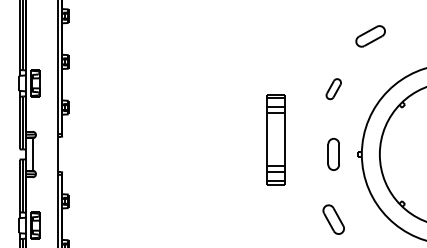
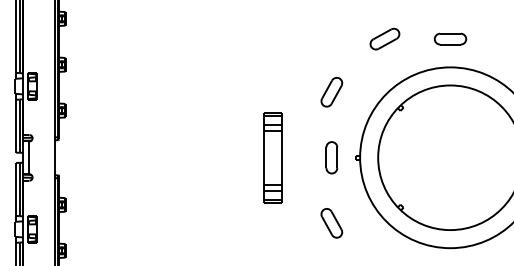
part: (370, 35) -> (384, 38), moved
part: (333, 88) -> (331, 91), size x1.43
part: (274, 139) -> (272, 157), moved

